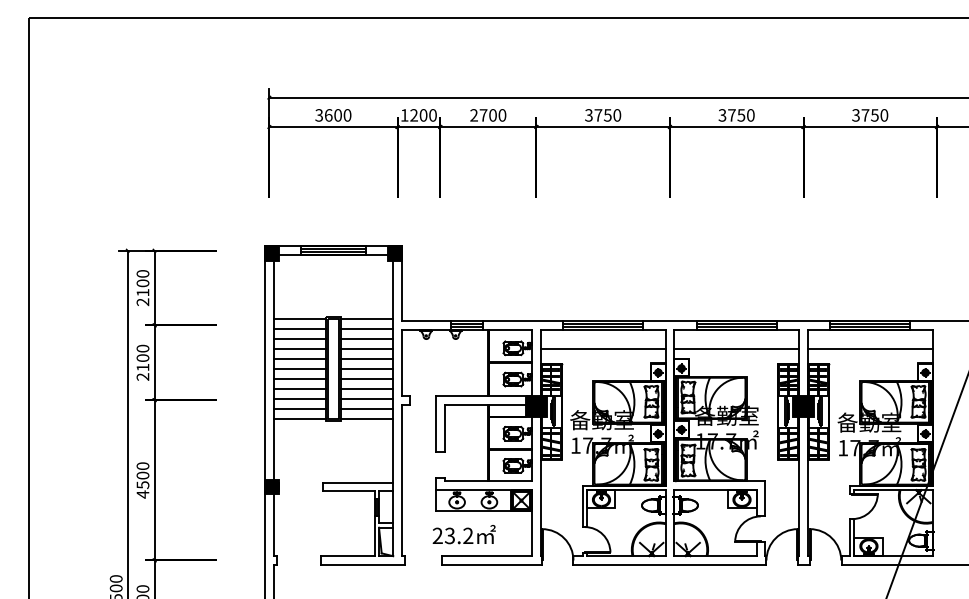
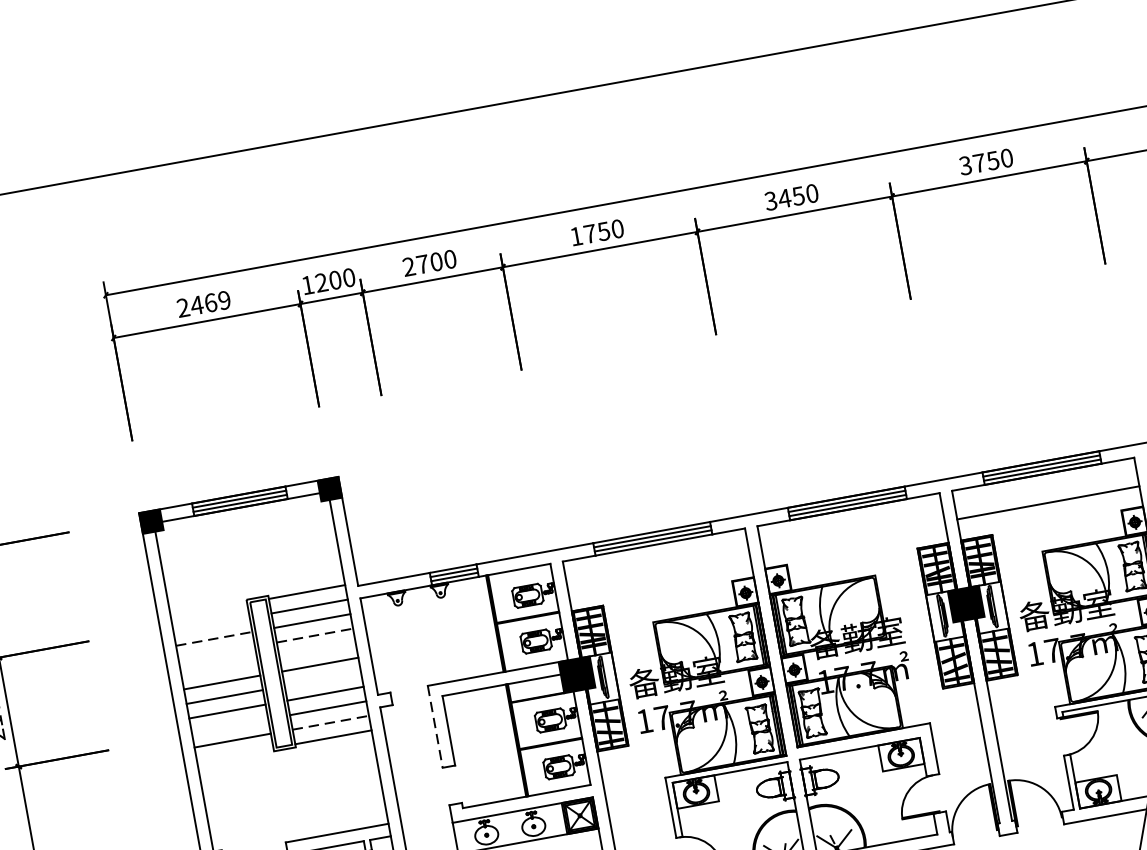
text: (333, 115) -> (204, 304), 3600 -> 2469
text: (588, 115) -> (575, 236), 3750 -> 1750
text: (731, 115) -> (784, 198), 3750 -> 3450
line: (299, 319) -> (208, 610), removed
line: (299, 329) -> (211, 625), removed
line: (300, 338) -> (215, 637), solid -> dashed
line: (299, 348) -> (216, 652), removed
line: (367, 348) -> (315, 634), solid -> dashed
line: (602, 349) -> (658, 574), removed
line: (736, 349) -> (853, 538), removed
line: (299, 358) -> (218, 667), removed
line: (366, 358) -> (316, 649), removed
line: (366, 378) -> (321, 678), removed
line: (299, 398) -> (229, 725), removed
line: (367, 408) -> (331, 722), solid -> dashed
line: (299, 418) -> (234, 754), removed
line: (436, 424) -> (436, 727), solid -> dashed

